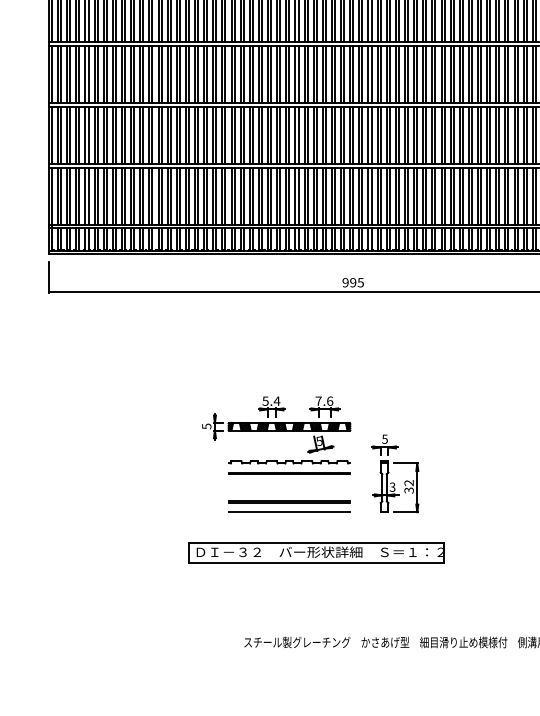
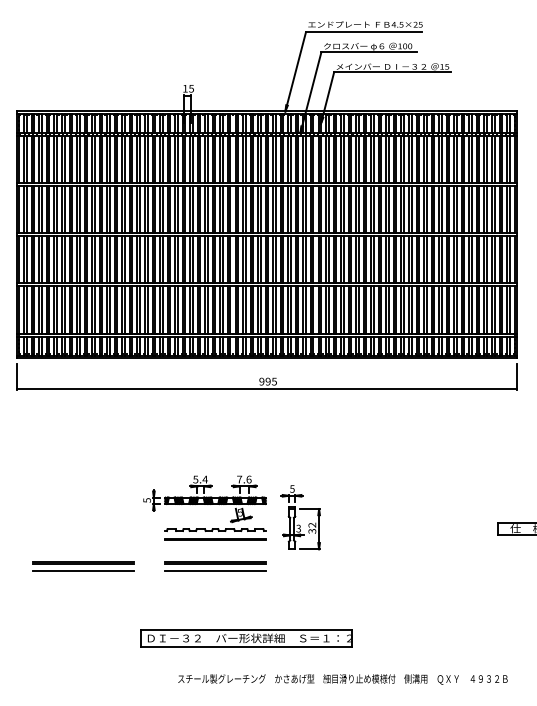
part: (394, 473) -> (300, 517), moved
part: (129, 506) -> (83, 566), added
part: (316, 552) -> (246, 638), moved

